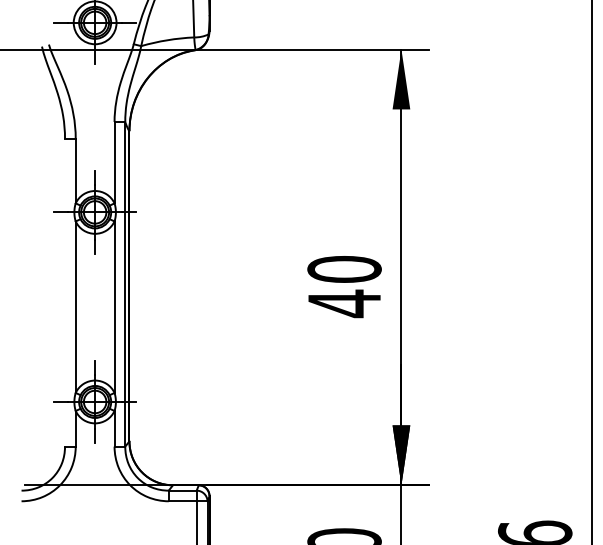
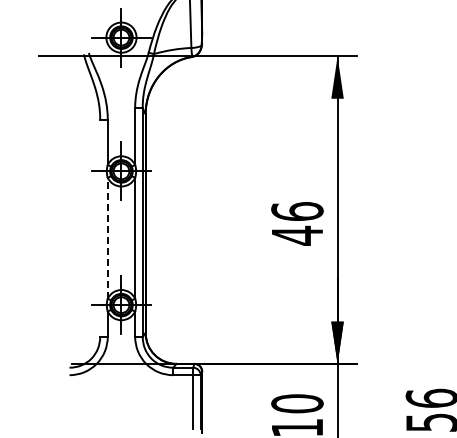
text: (344, 269) -> (297, 211), 40 -> 46
line: (75, 306) -> (107, 237), solid -> dashed

